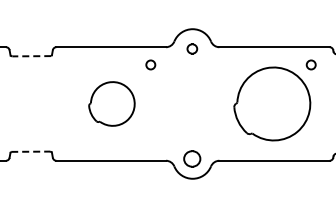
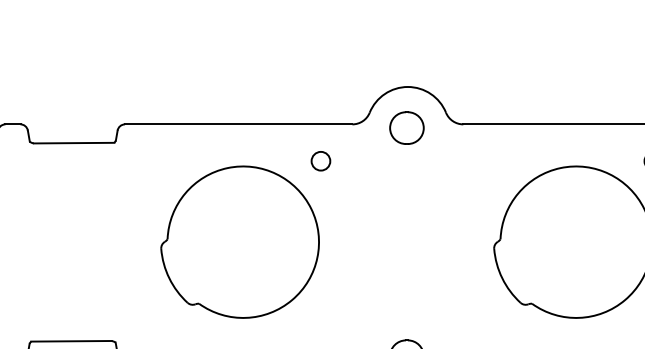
part: (192, 48) -> (407, 127), size x1.67
line: (31, 56) -> (73, 143), dashed -> solid
part: (111, 103) -> (239, 241), size x1.67
line: (31, 151) -> (73, 340), dashed -> solid

